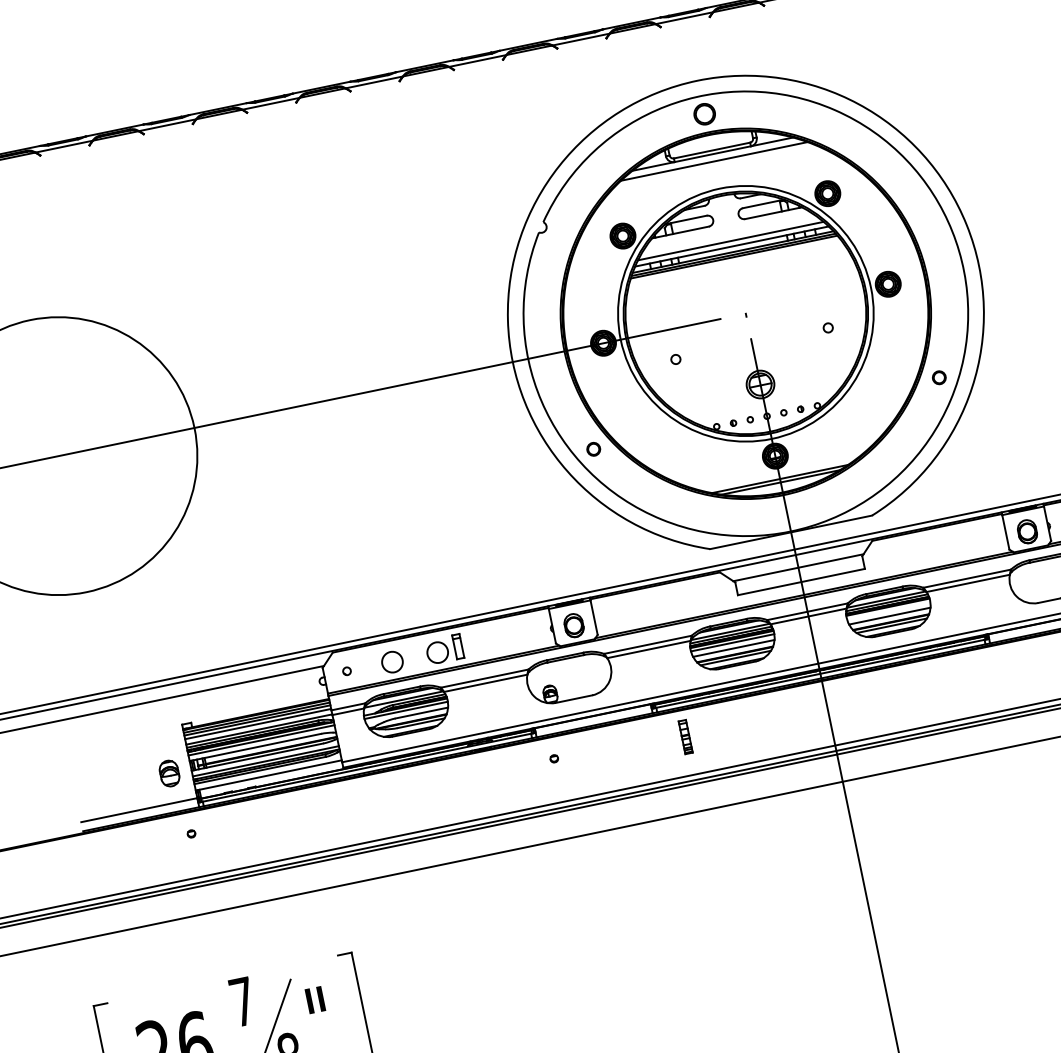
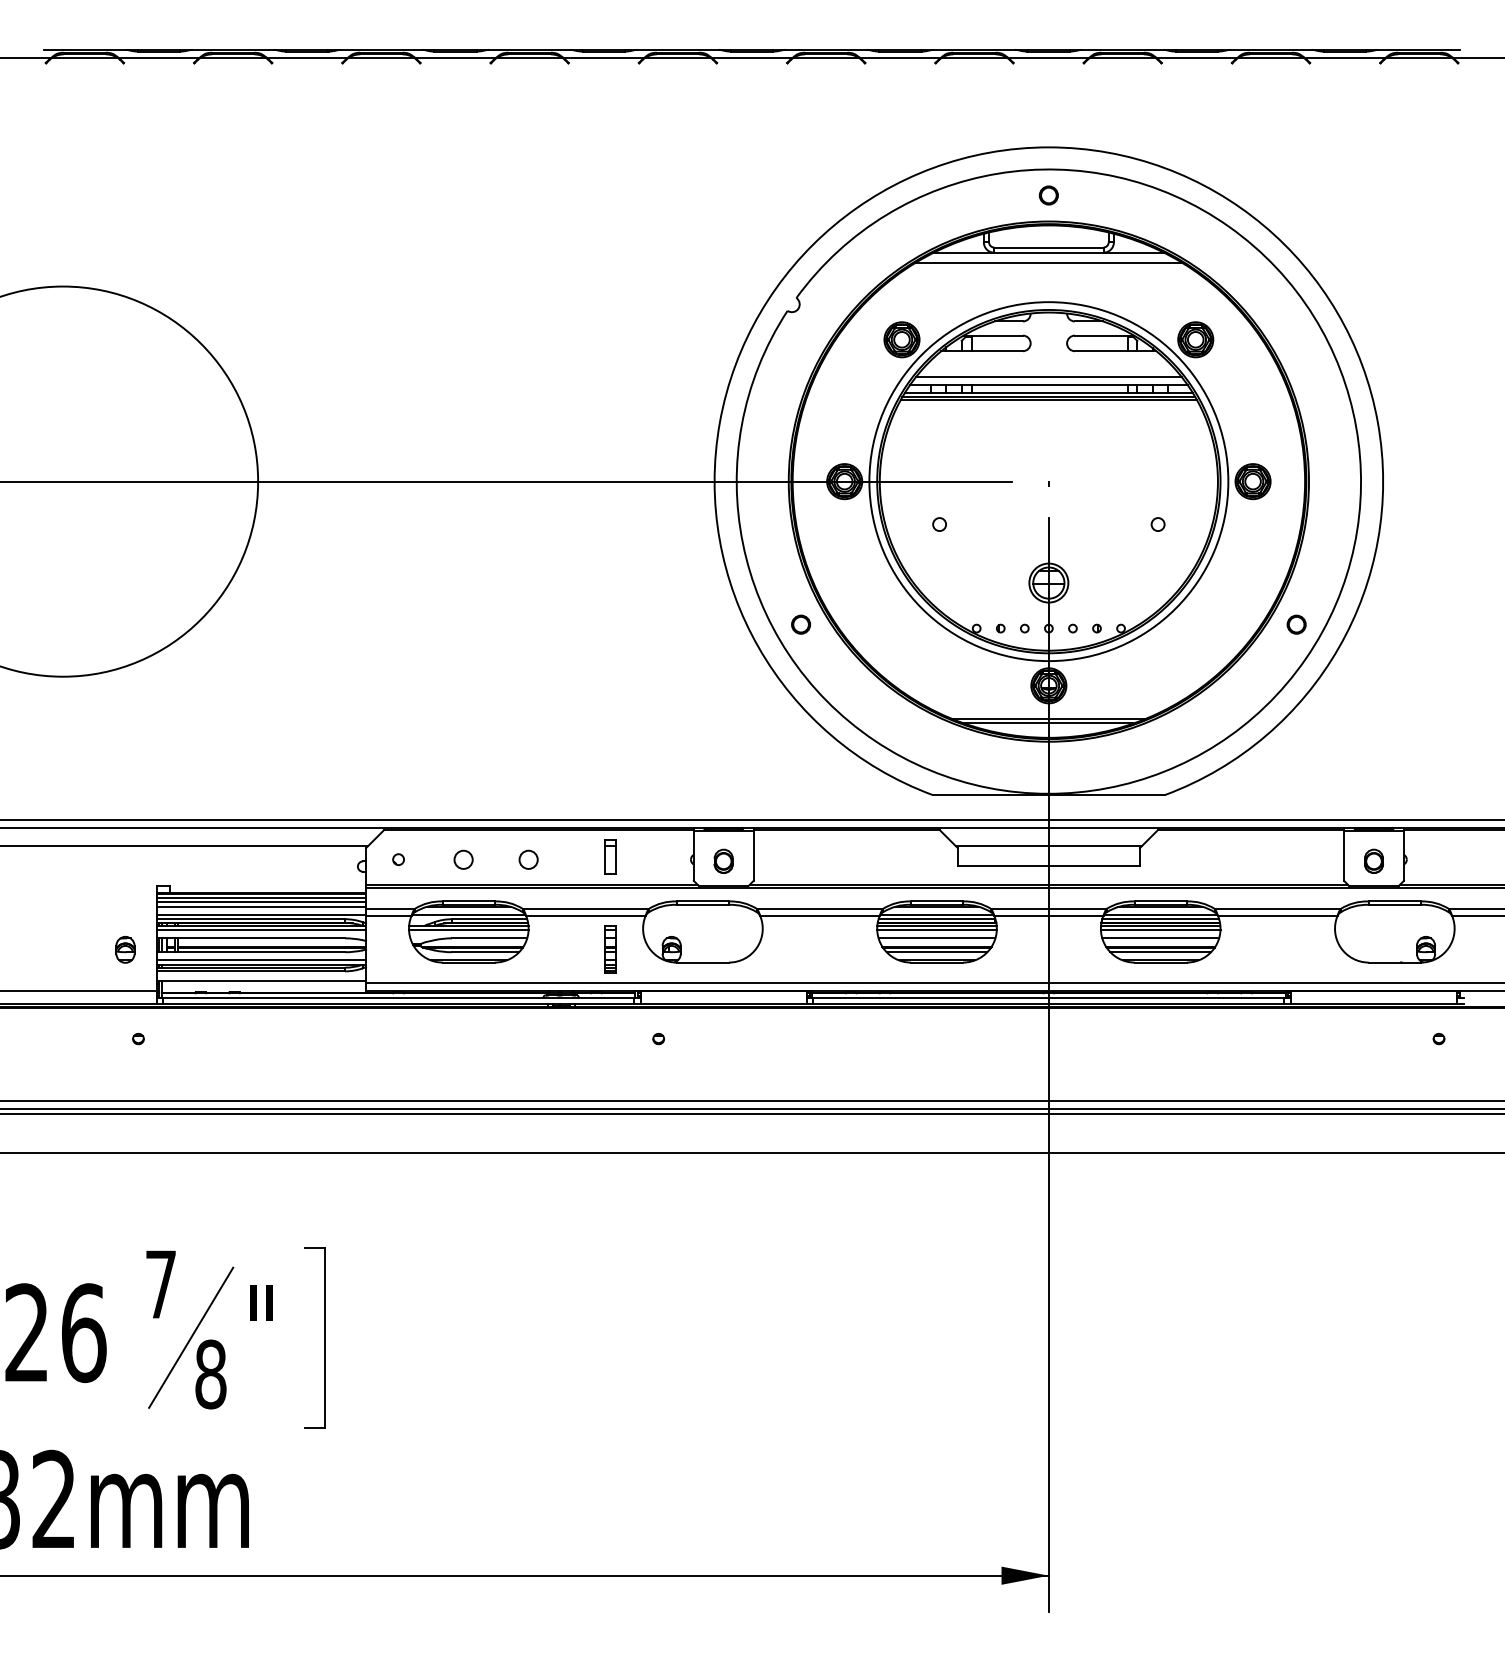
circle: (704, 114) -> (1048, 195), size x0.62
part: (1026, 531) -> (1373, 860), size x0.71
line: (888, 610) -> (1160, 930), added
part: (573, 624) -> (723, 860), size x0.71
part: (458, 646) -> (610, 856), moved
circle: (437, 652) -> (528, 859), size x0.62
circle: (392, 661) -> (463, 859), size x0.62
part: (685, 737) -> (610, 949), moved
part: (169, 773) -> (125, 949), size x0.71

